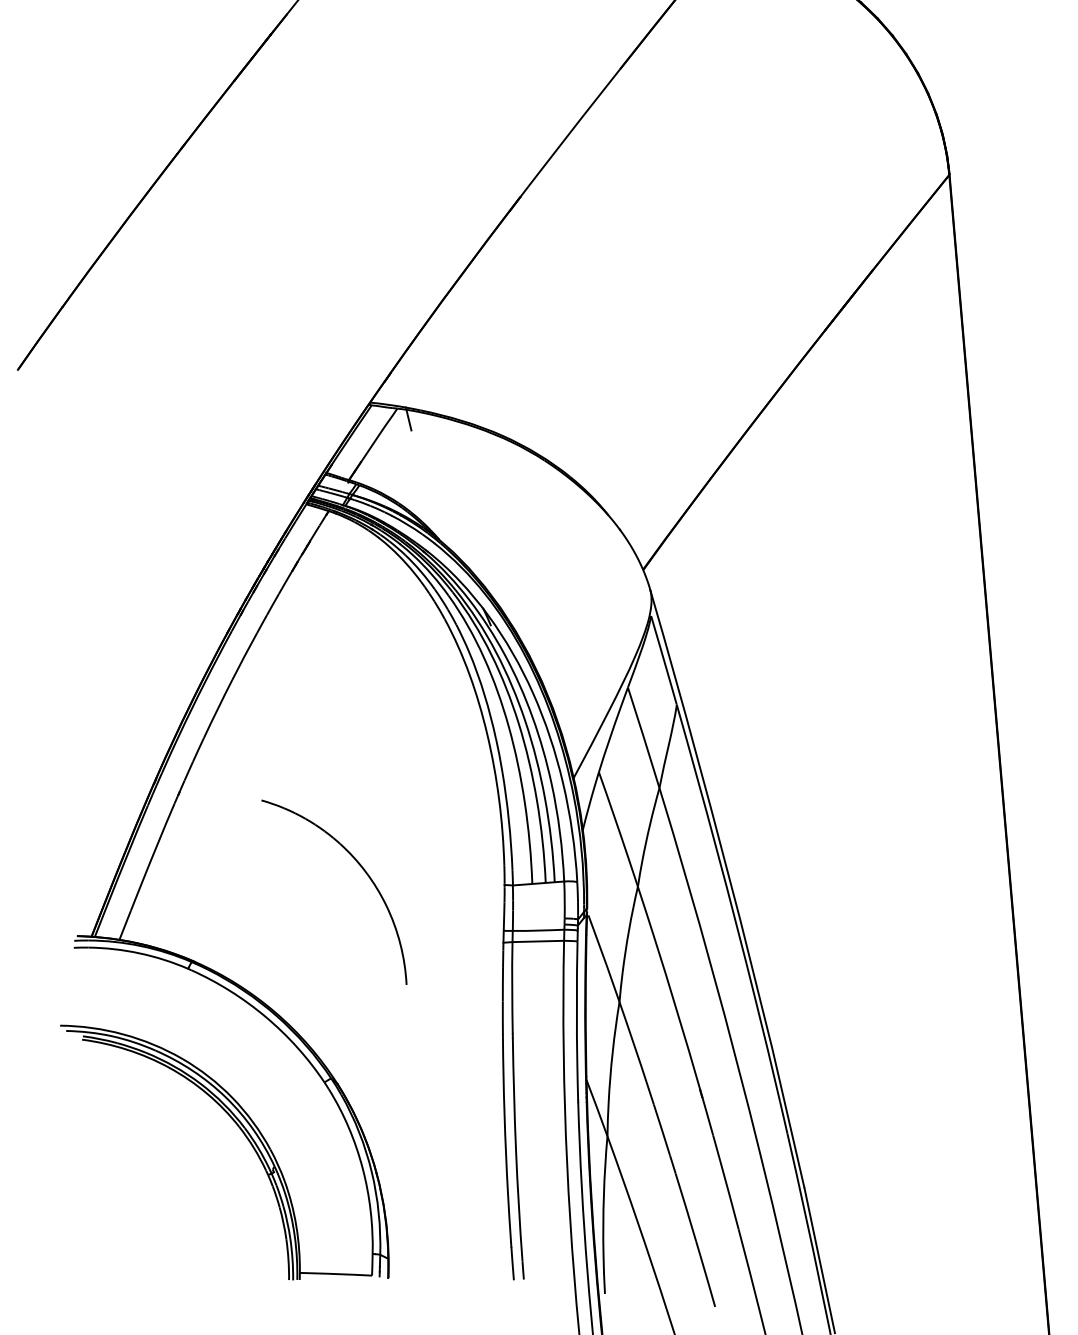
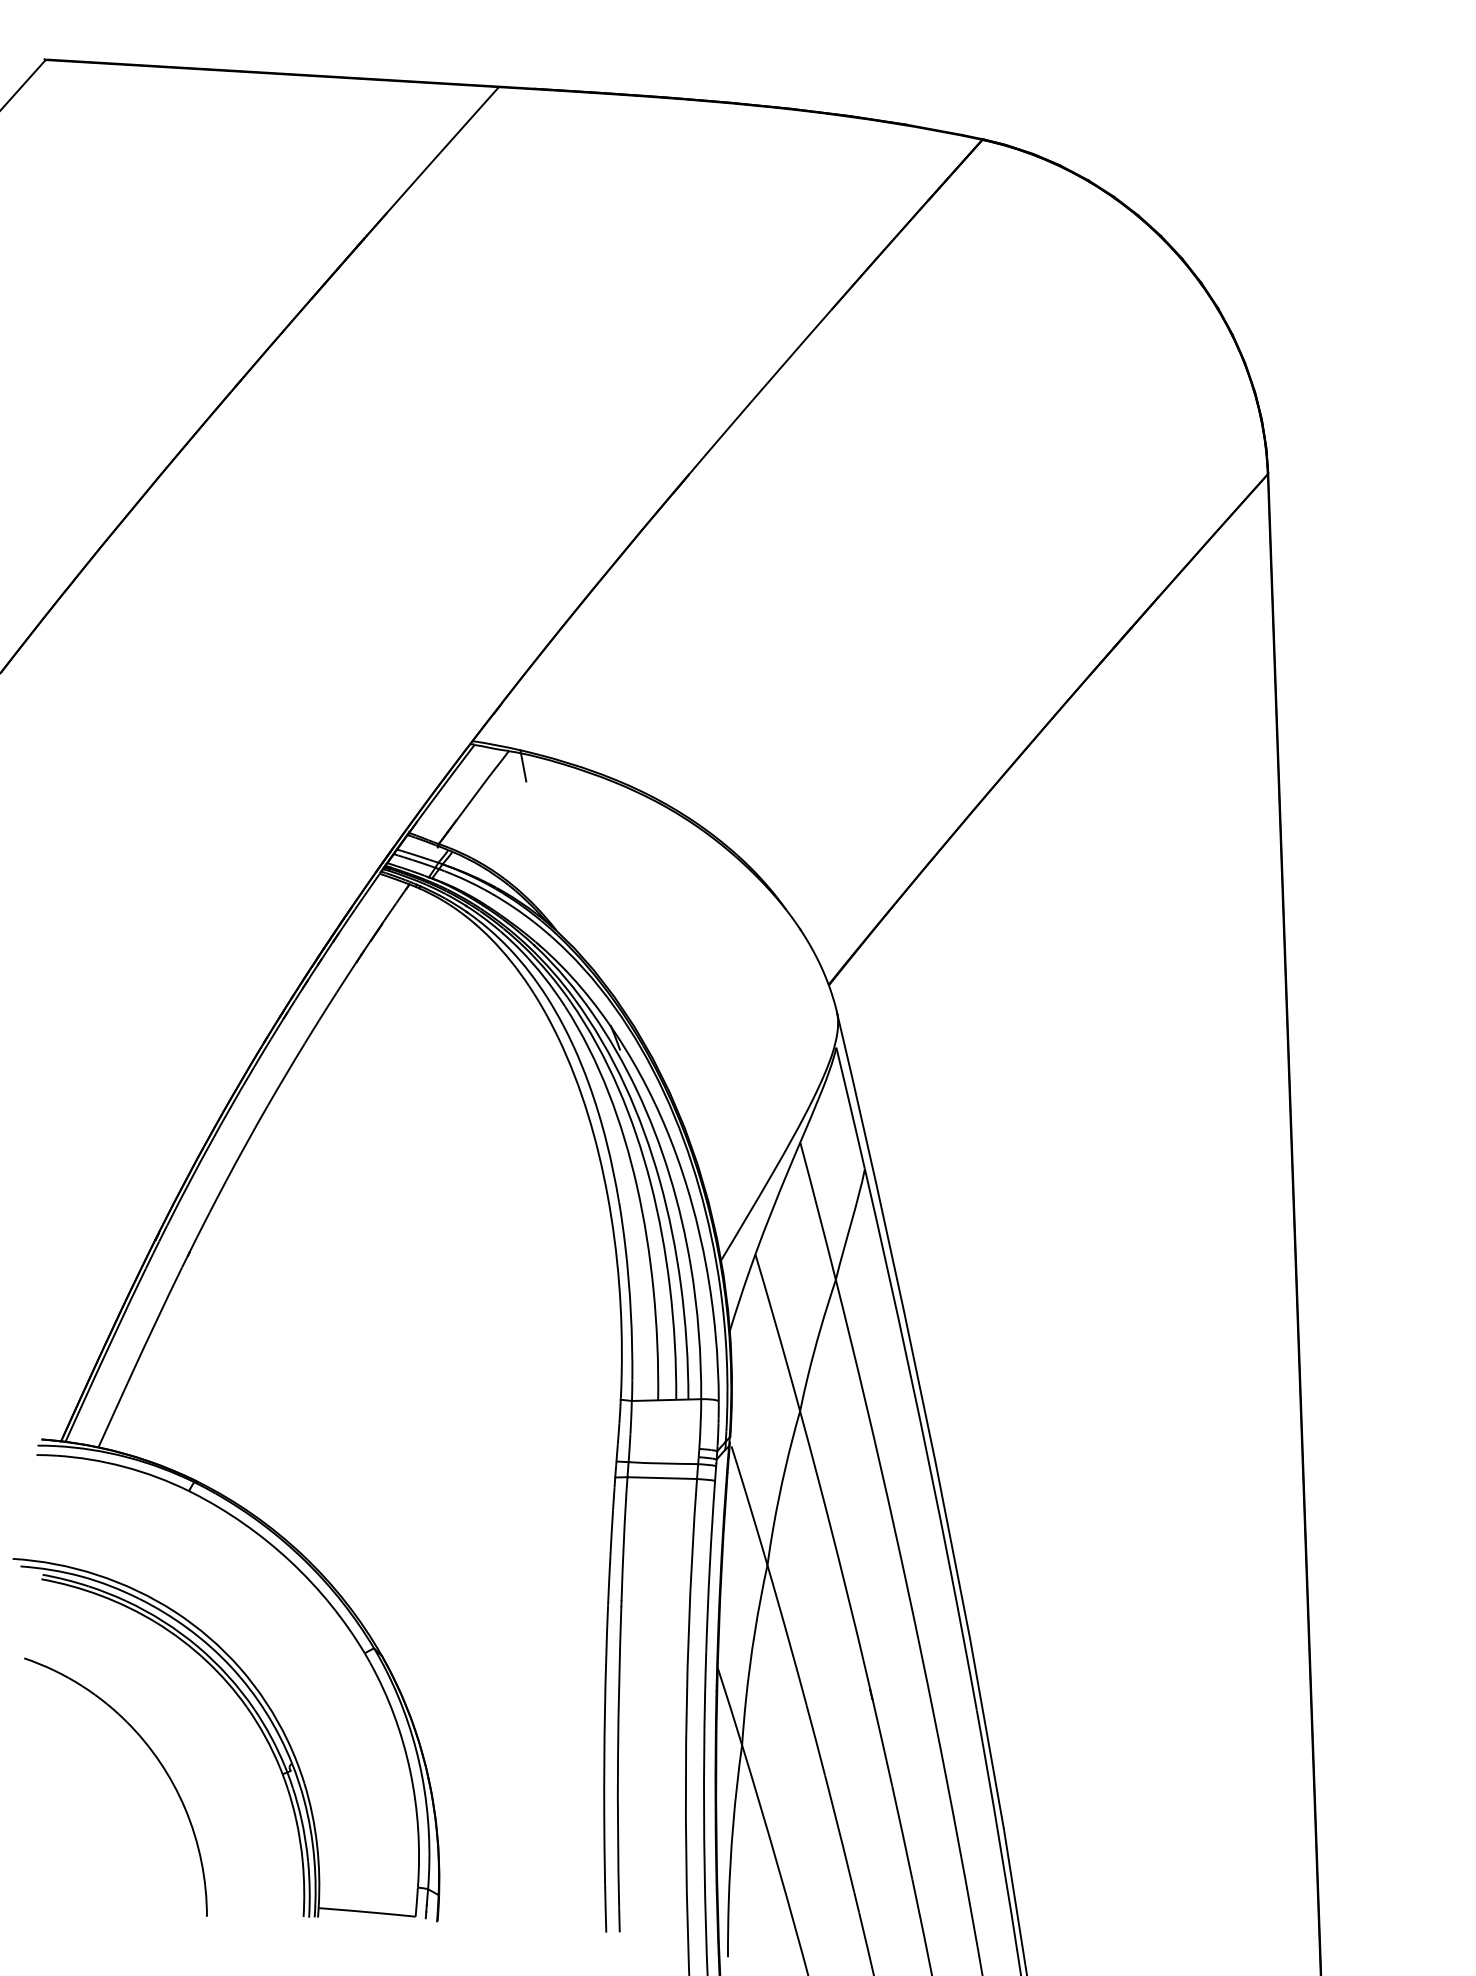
part: (361, 868) -> (154, 1756), moved

